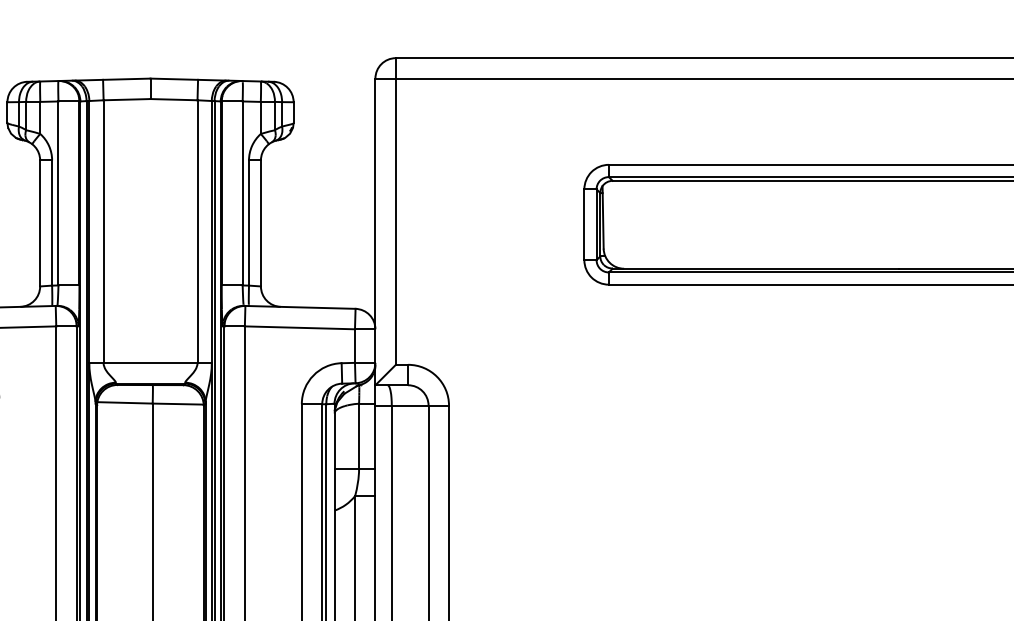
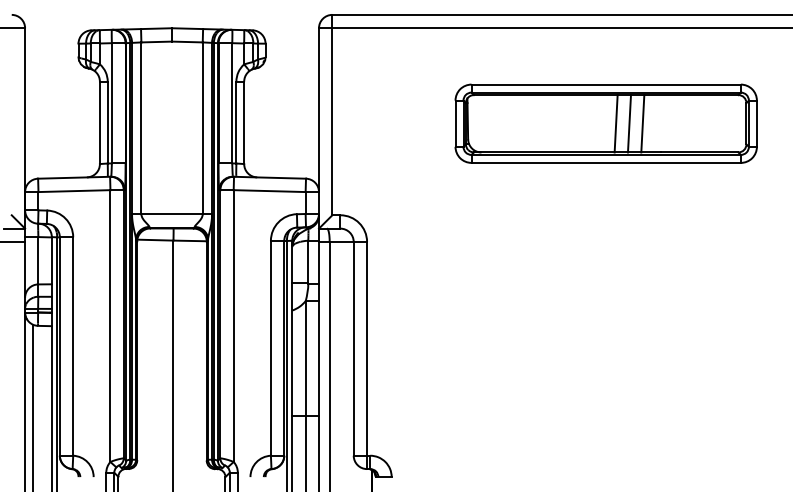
line: (829, 224) -> (615, 123), added
line: (850, 224) -> (629, 123), added
line: (870, 224) -> (642, 123), added

